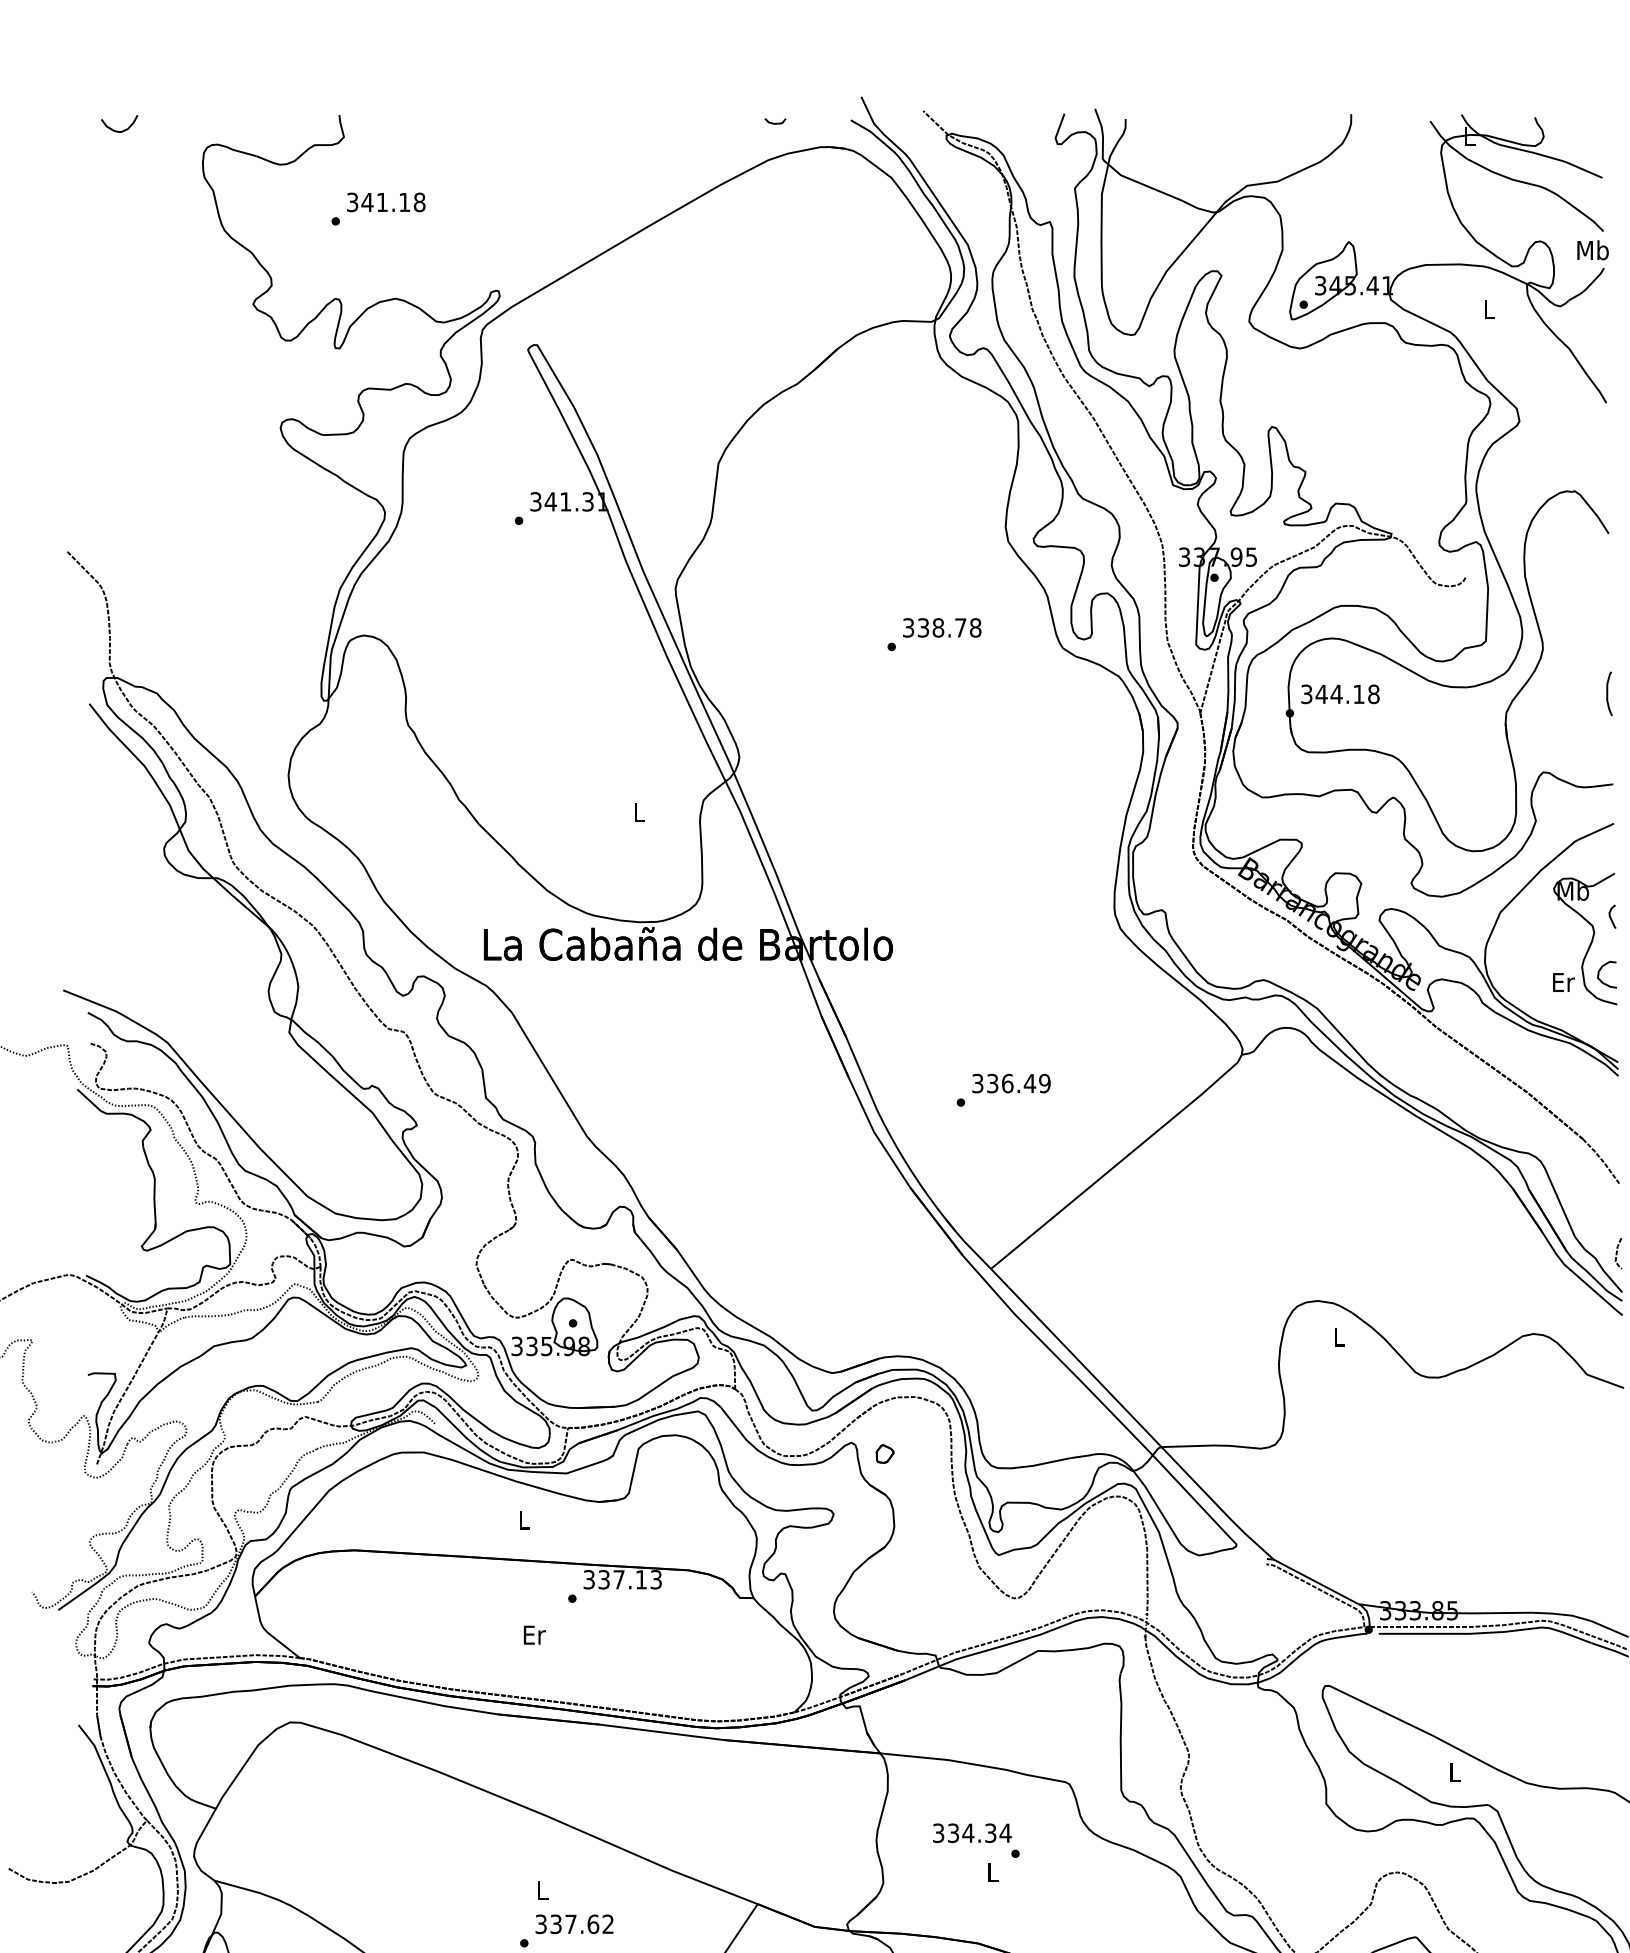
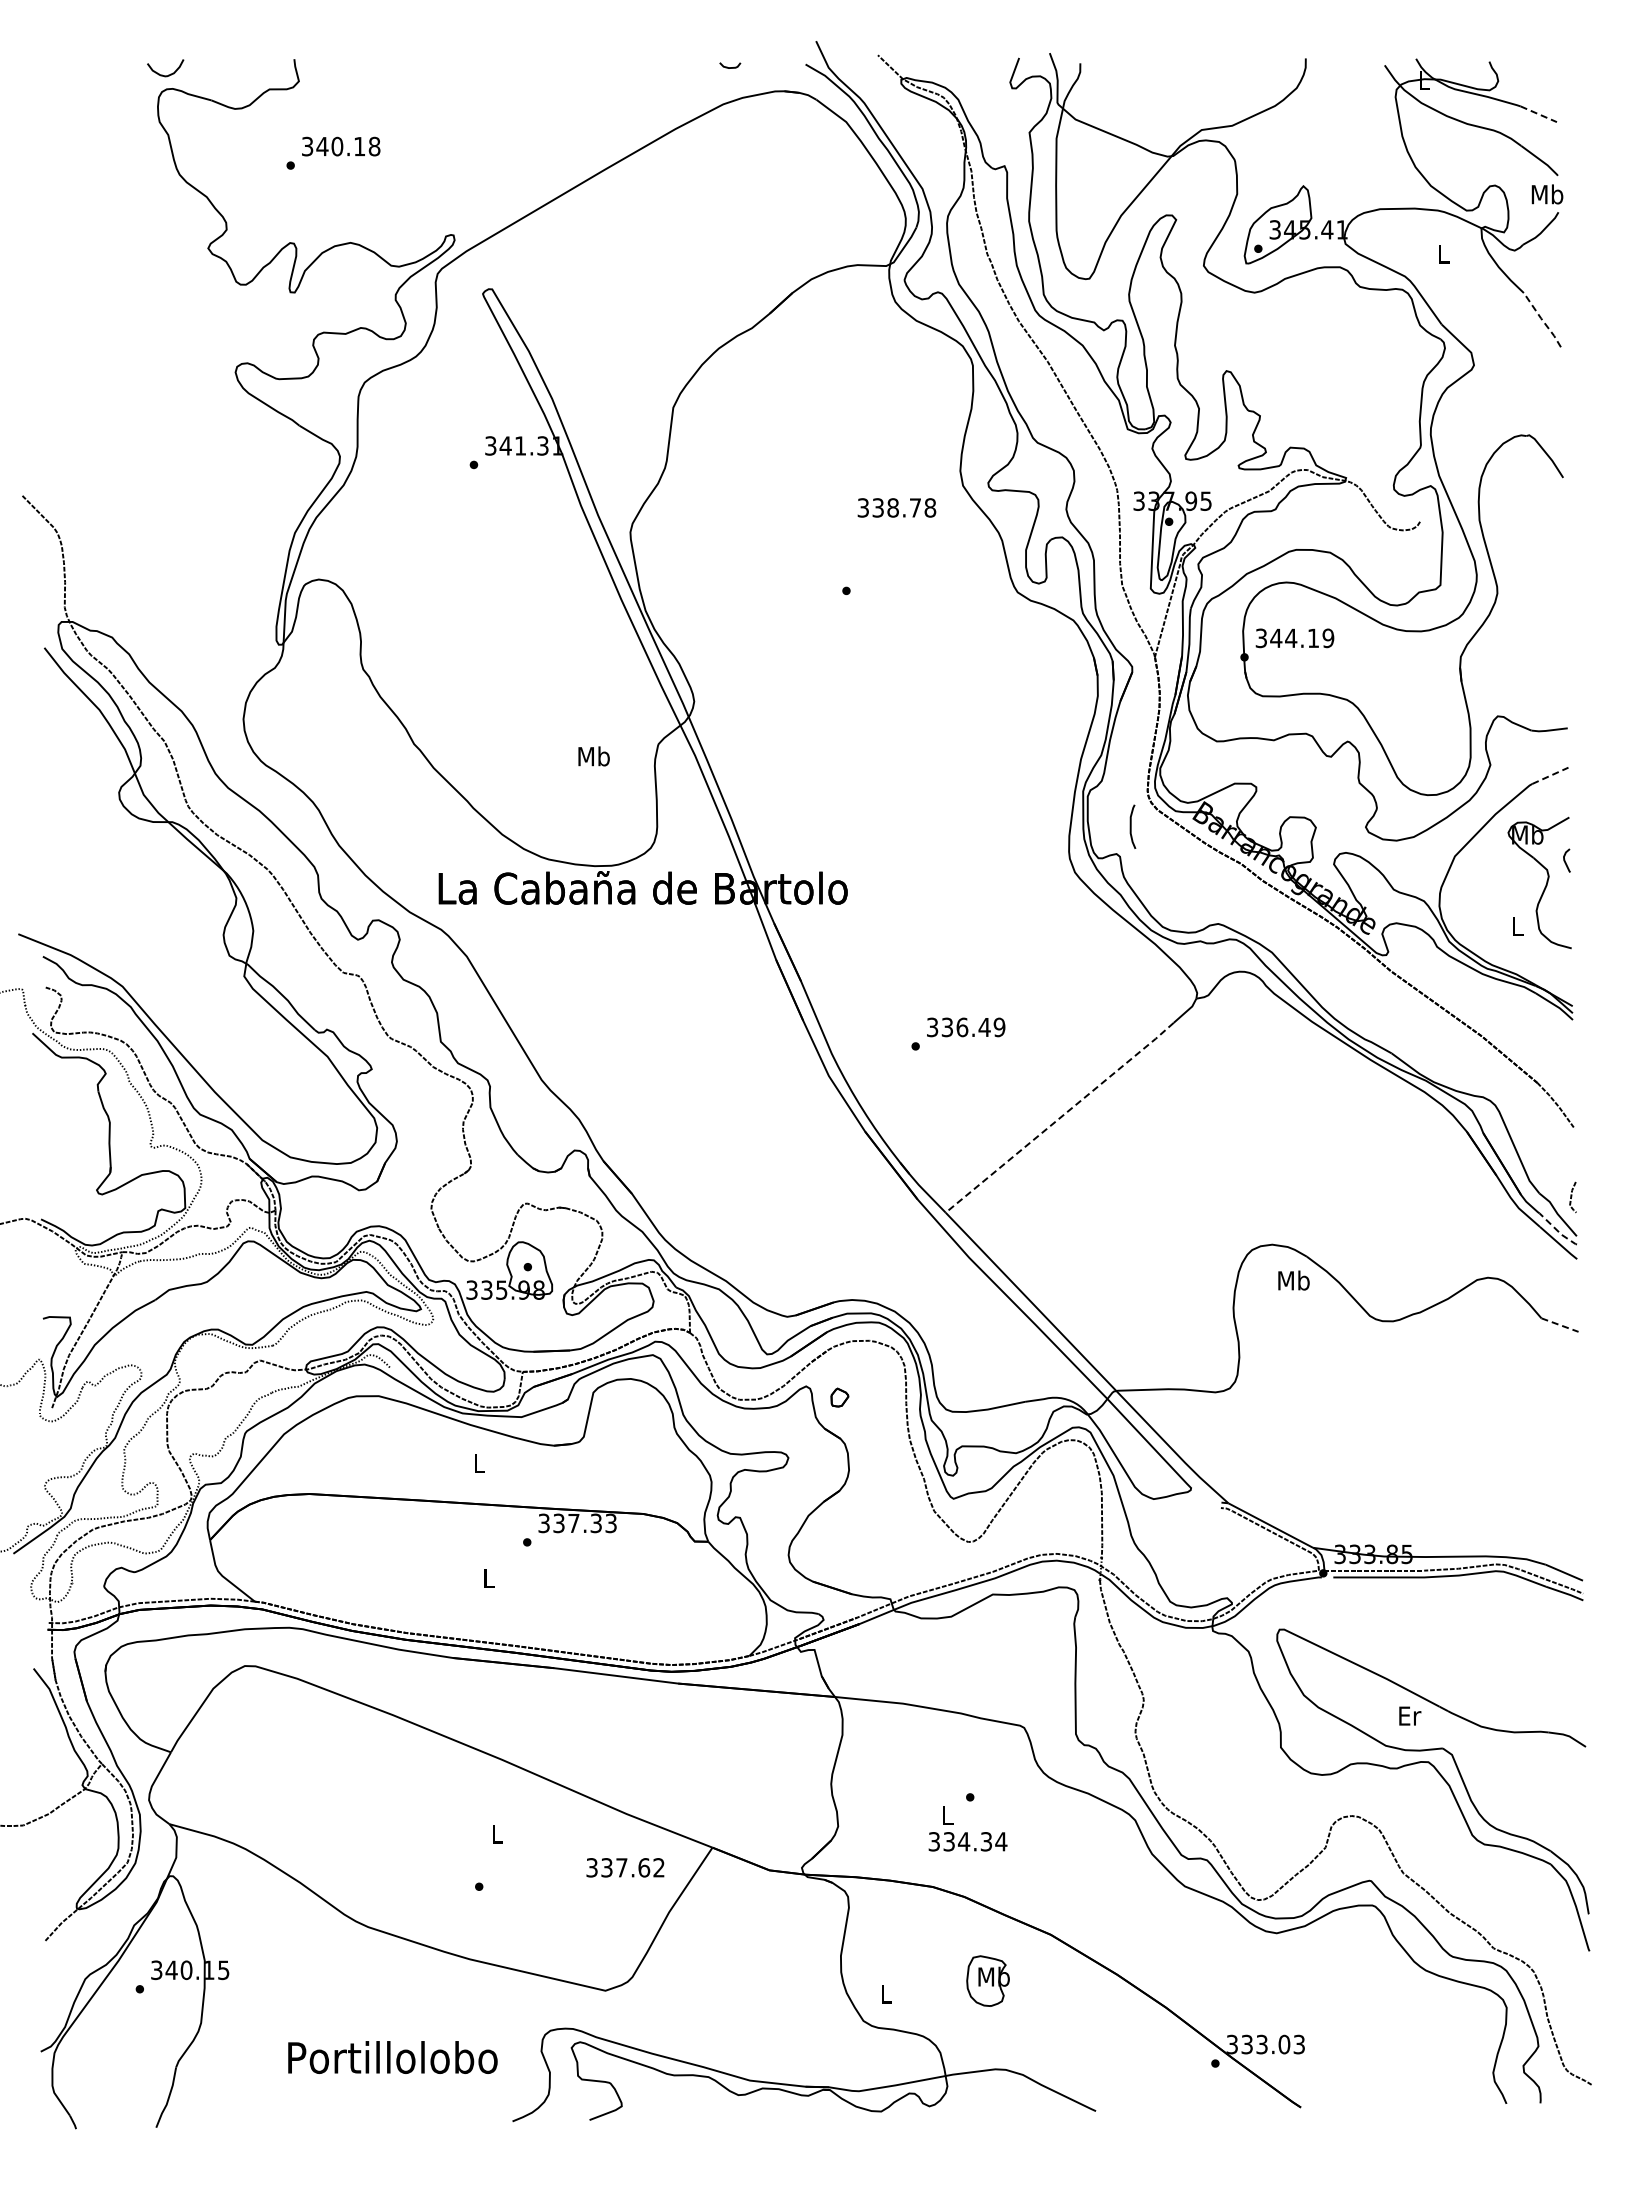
curve: (116, 130) -> (162, 74), moved
line: (1584, 170) -> (1538, 114), solid -> dashed
text: (382, 202) -> (337, 146), 341.18 -> 340.18
line: (1588, 376) -> (1542, 320), solid -> dashed
text: (941, 627) -> (896, 507), moved
curve: (1608, 693) -> (1131, 826), moved
text: (1373, 694) -> (1328, 638), 344.18 -> 344.19
text: (638, 812) -> (593, 756), L -> Mb
line: (1596, 831) -> (1550, 775), solid -> dashed
curve: (1601, 970) -> (1555, 914), removed
text: (1564, 982) -> (1518, 926), Er -> L
line: (1105, 1173) -> (1060, 1117), solid -> dashed
line: (1604, 1287) -> (1558, 1231), solid -> dashed
text: (1338, 1336) -> (1293, 1280), L -> Mb
line: (1606, 1381) -> (1560, 1325), solid -> dashed
text: (640, 1579) -> (595, 1523), 337.13 -> 337.33
text: (534, 1634) -> (489, 1578), Er -> L
text: (1455, 1771) -> (1410, 1715), L -> Er
text: (971, 1832) -> (967, 1841), moved
text: (574, 1923) -> (625, 1867), moved

